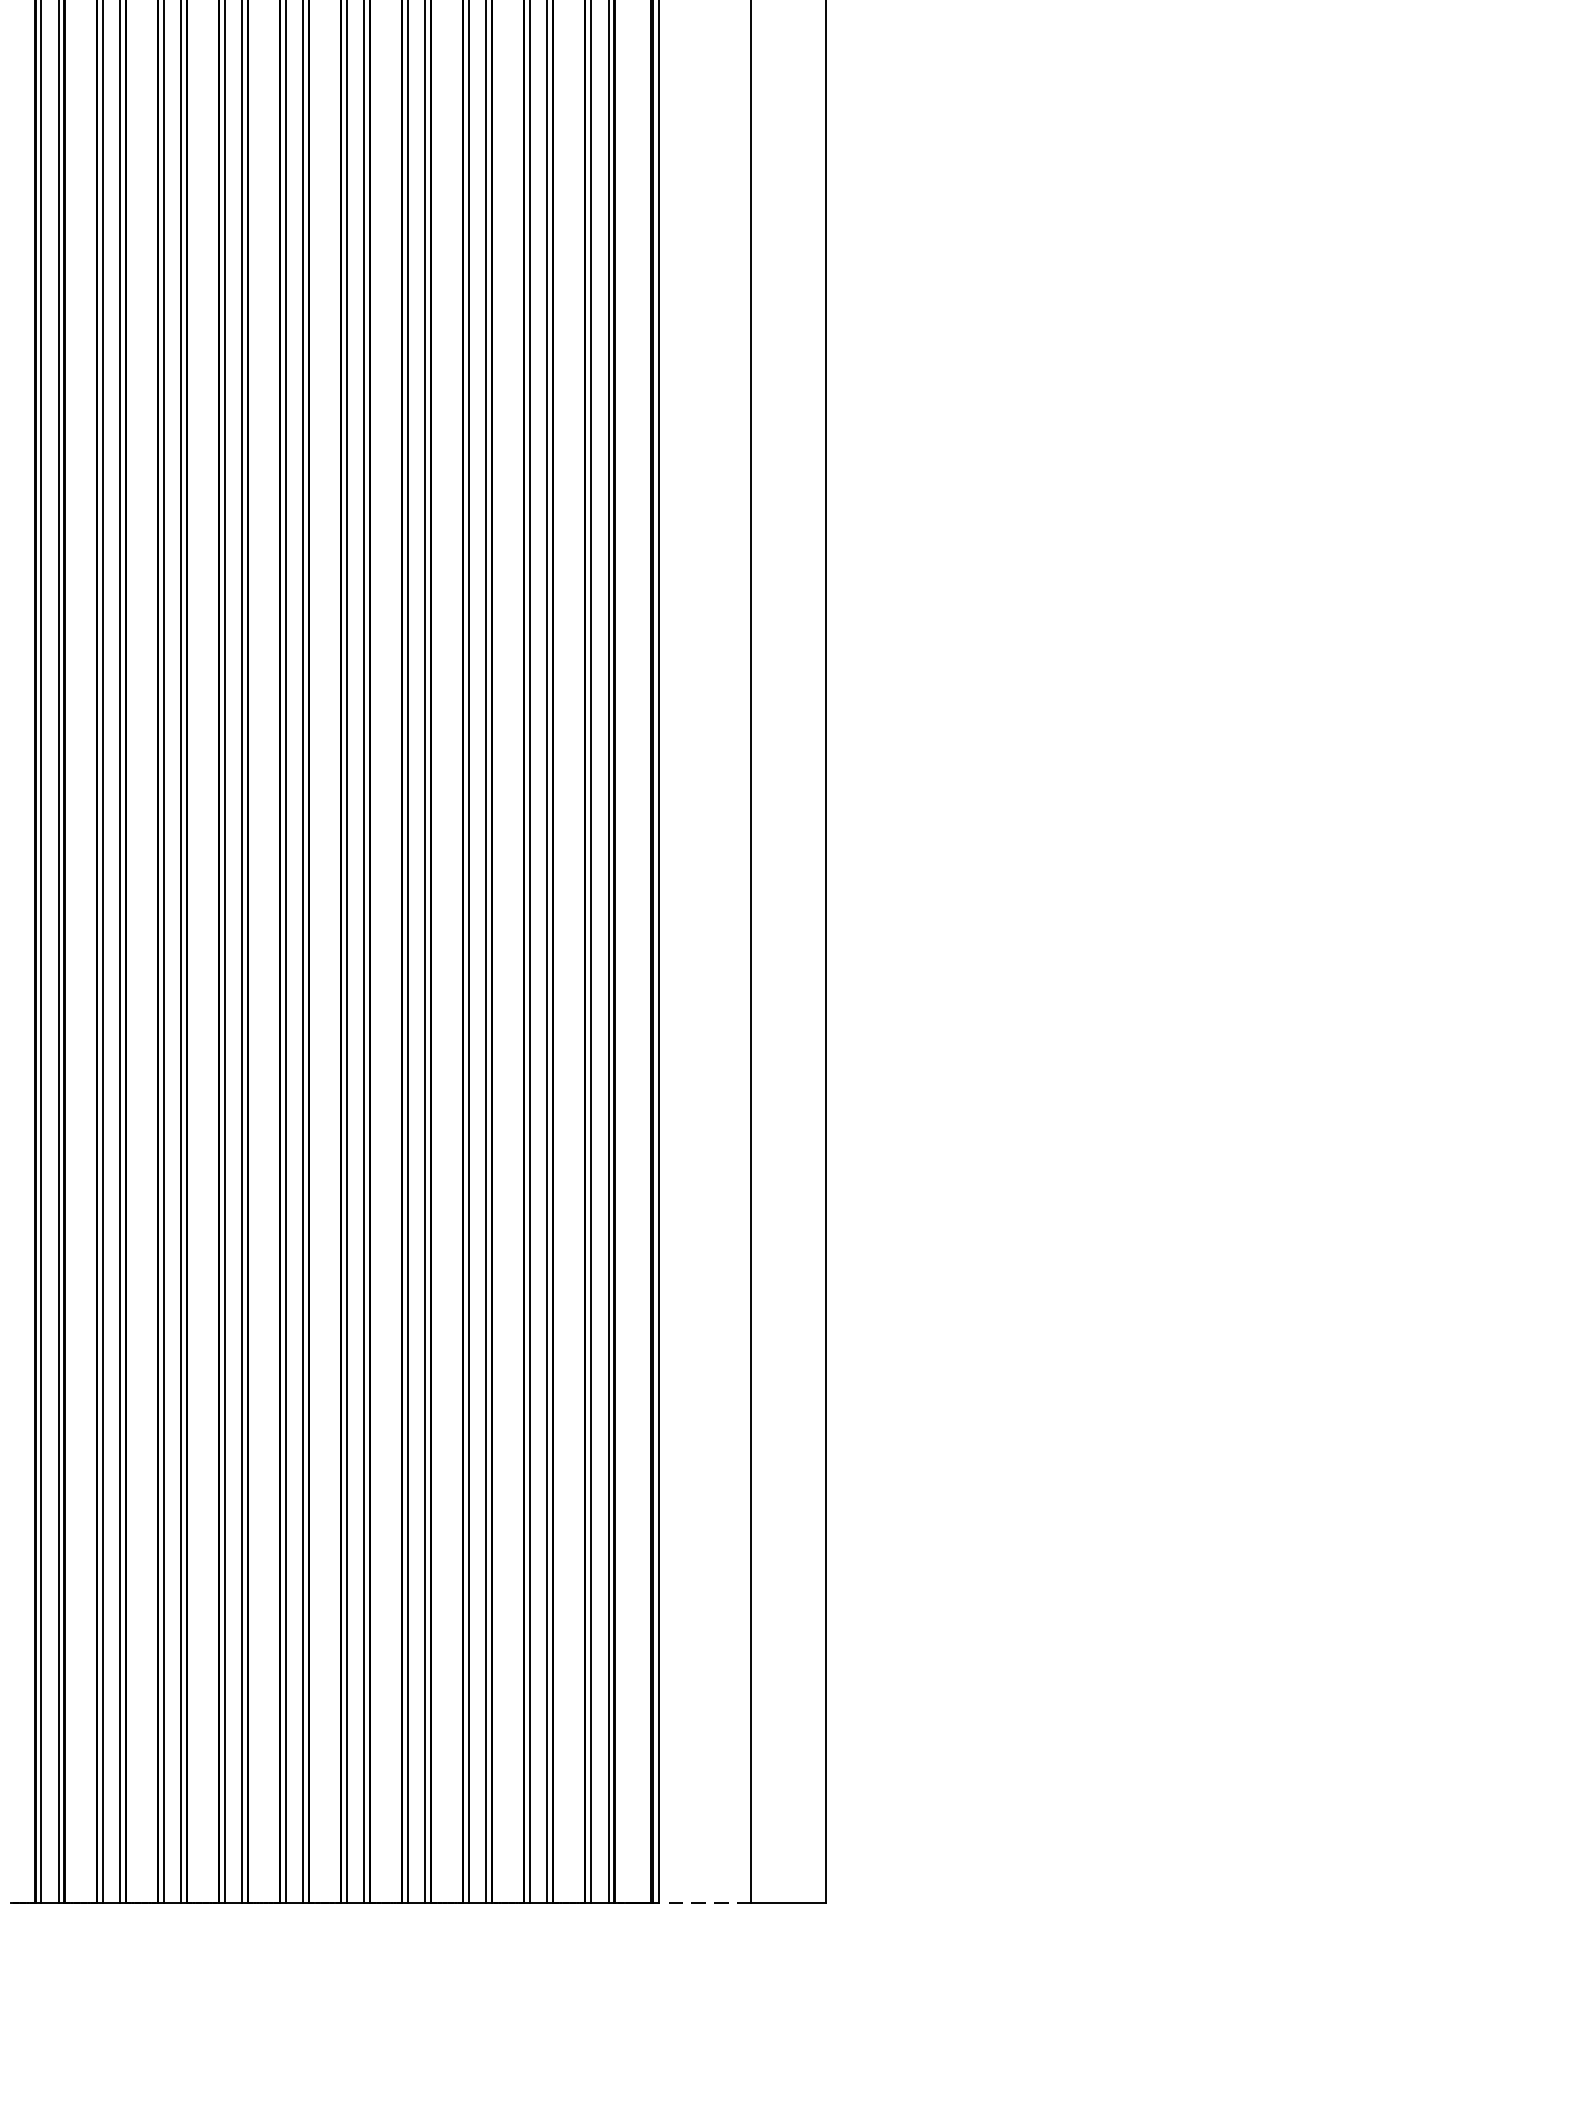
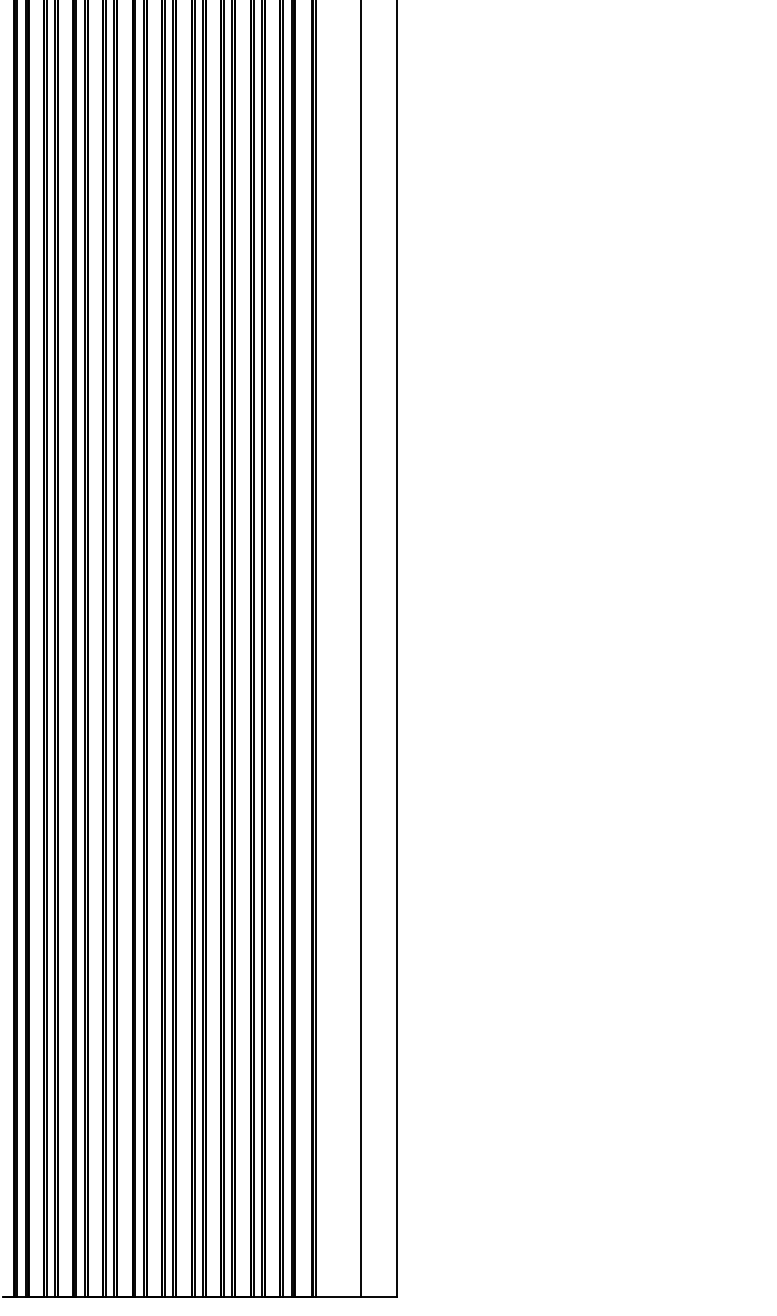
line: (703, 1902) -> (337, 1296), dashed -> solid

